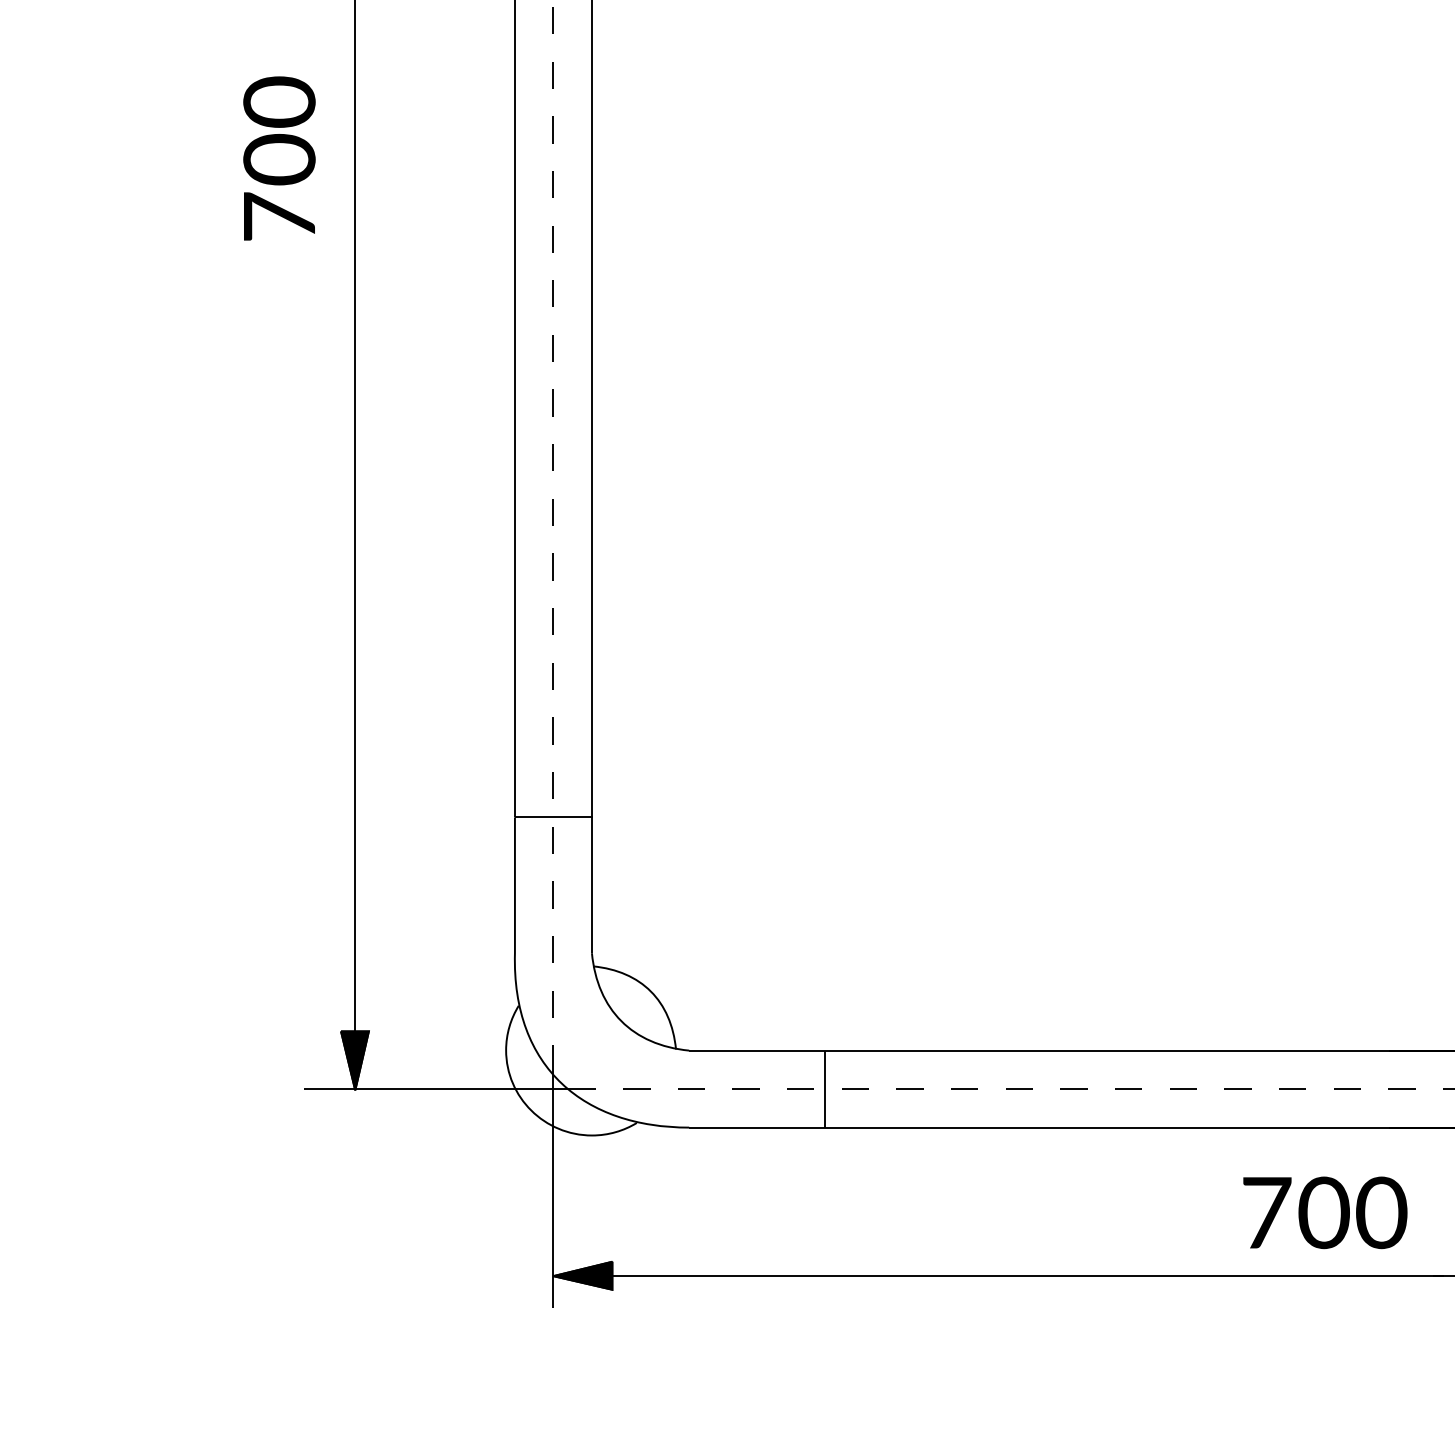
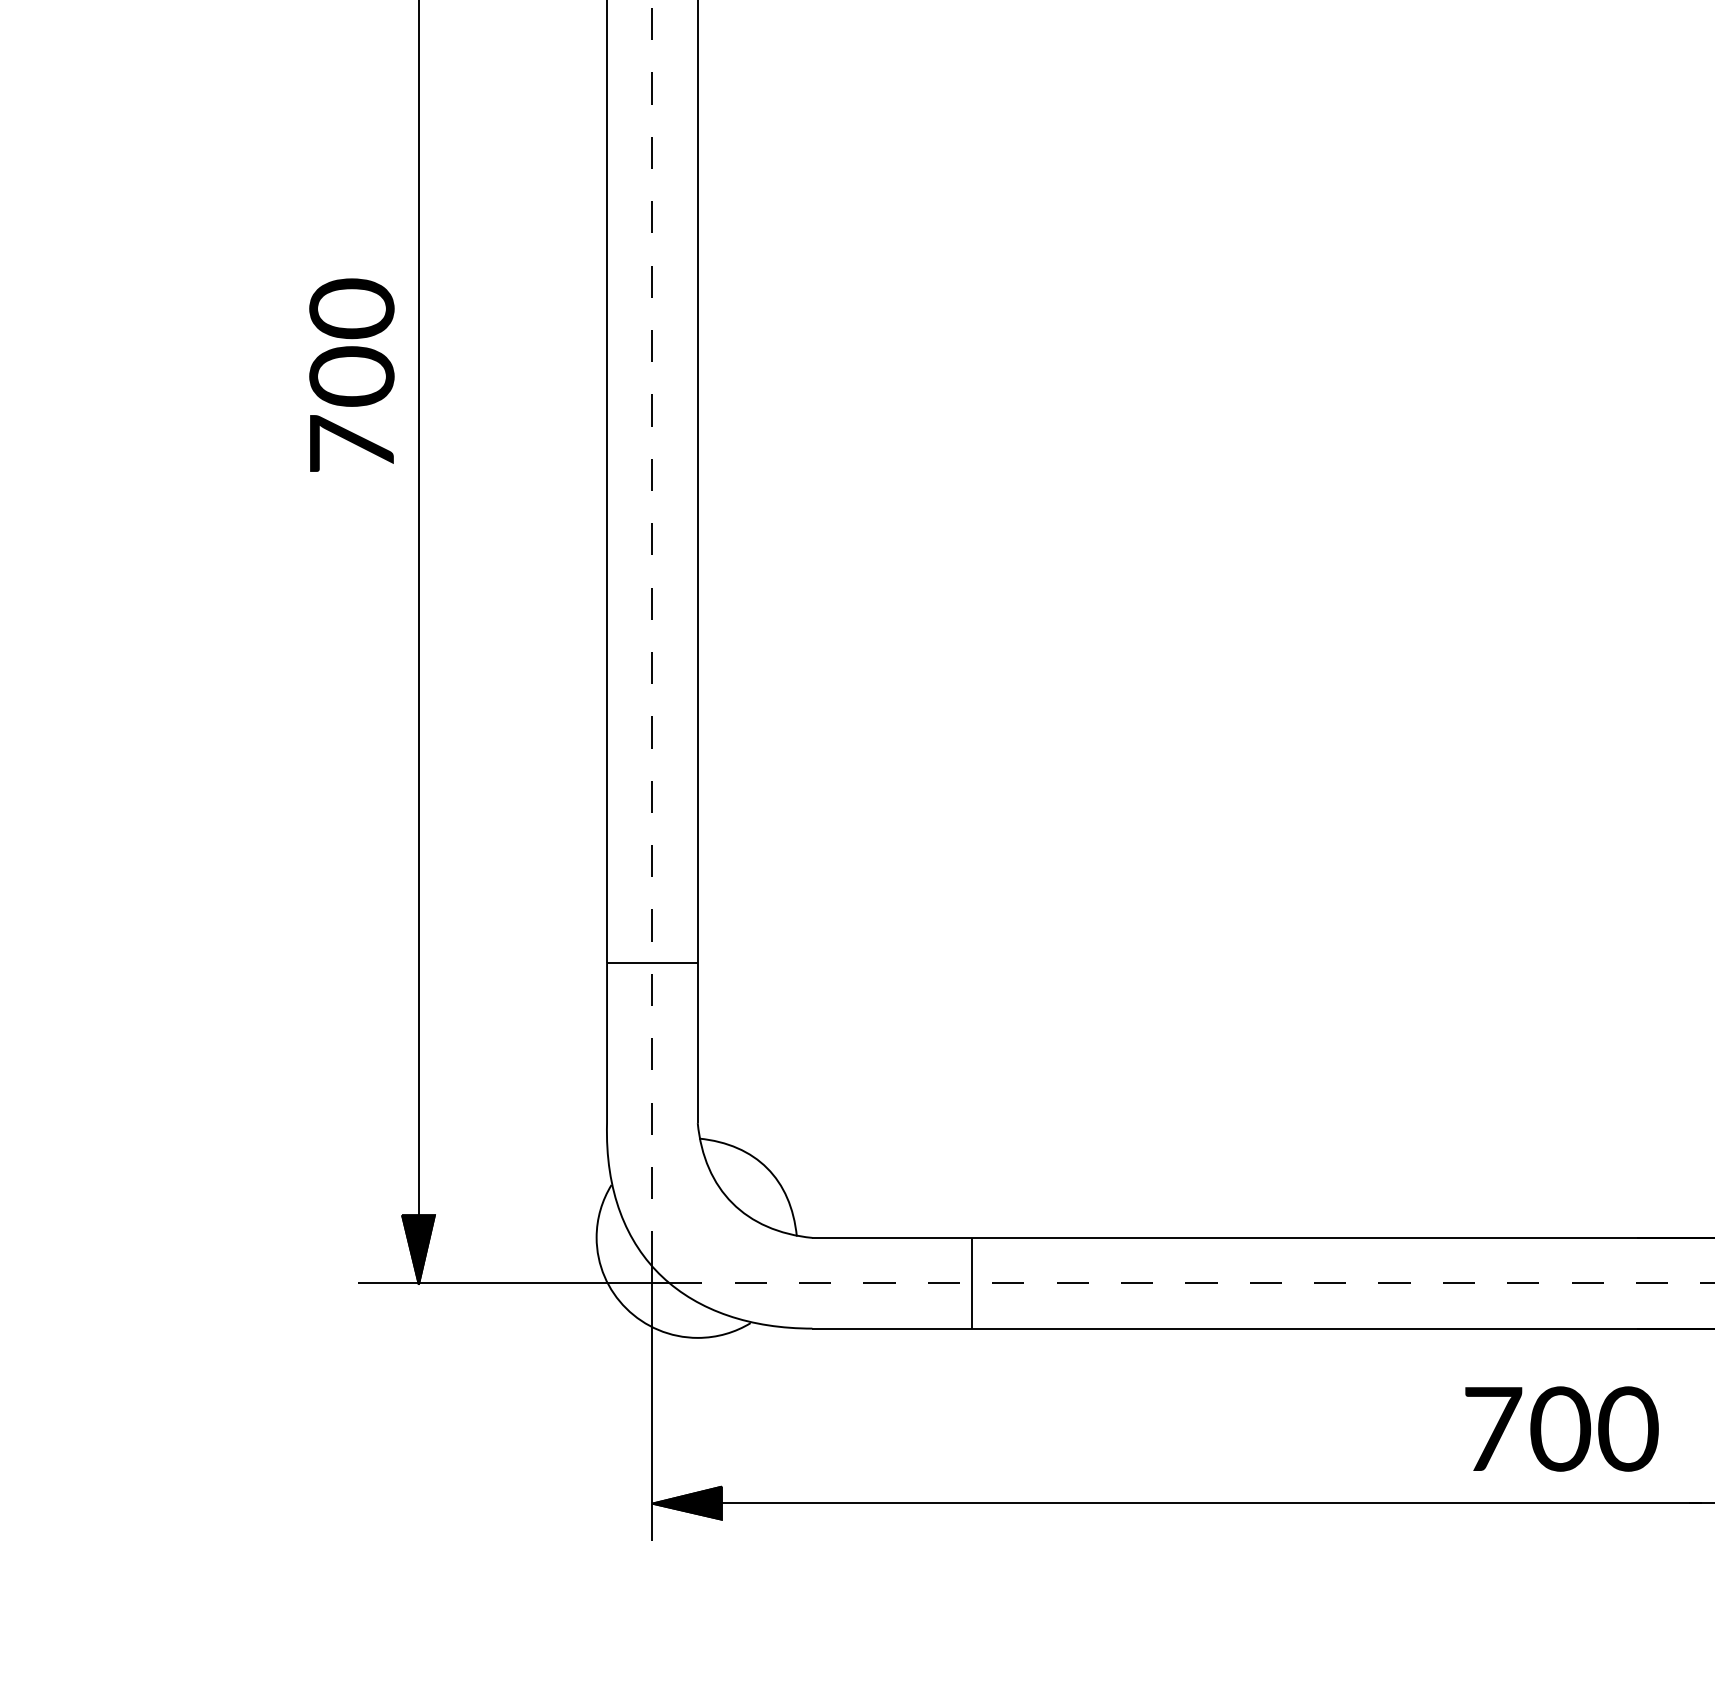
text: (279, 158) -> (351, 375), moved

